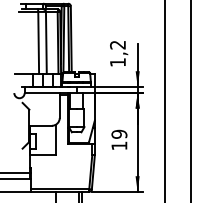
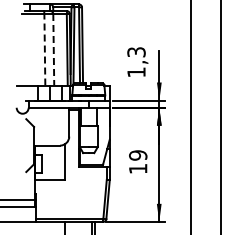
line: (38, 42) -> (44, 49), solid -> dashed
line: (46, 42) -> (53, 49), solid -> dashed
text: (117, 45) -> (136, 52), 1,2 -> 1,3

